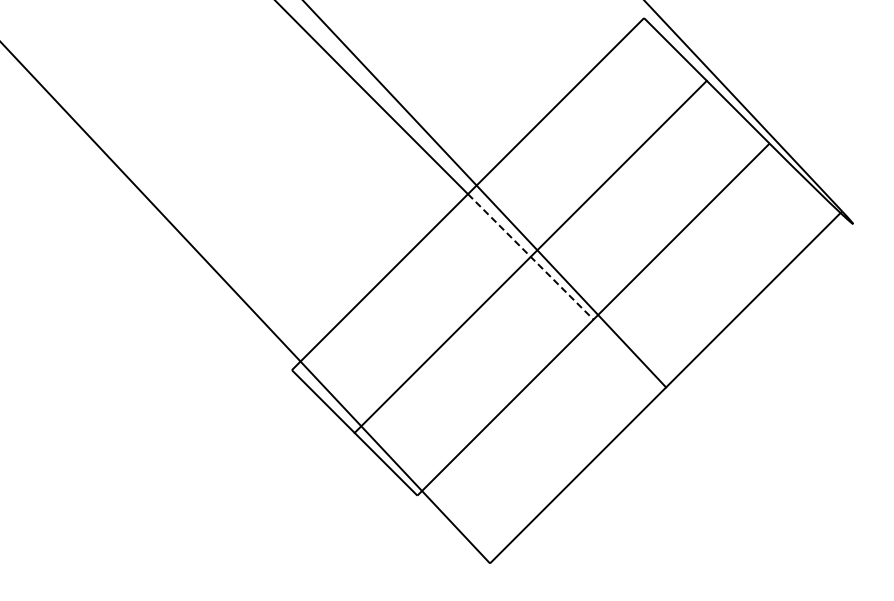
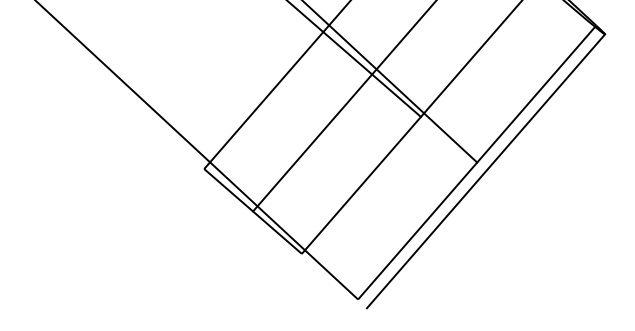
line: (530, 256) -> (371, 74), dashed -> solid
line: (677, 400) -> (486, 171), added

